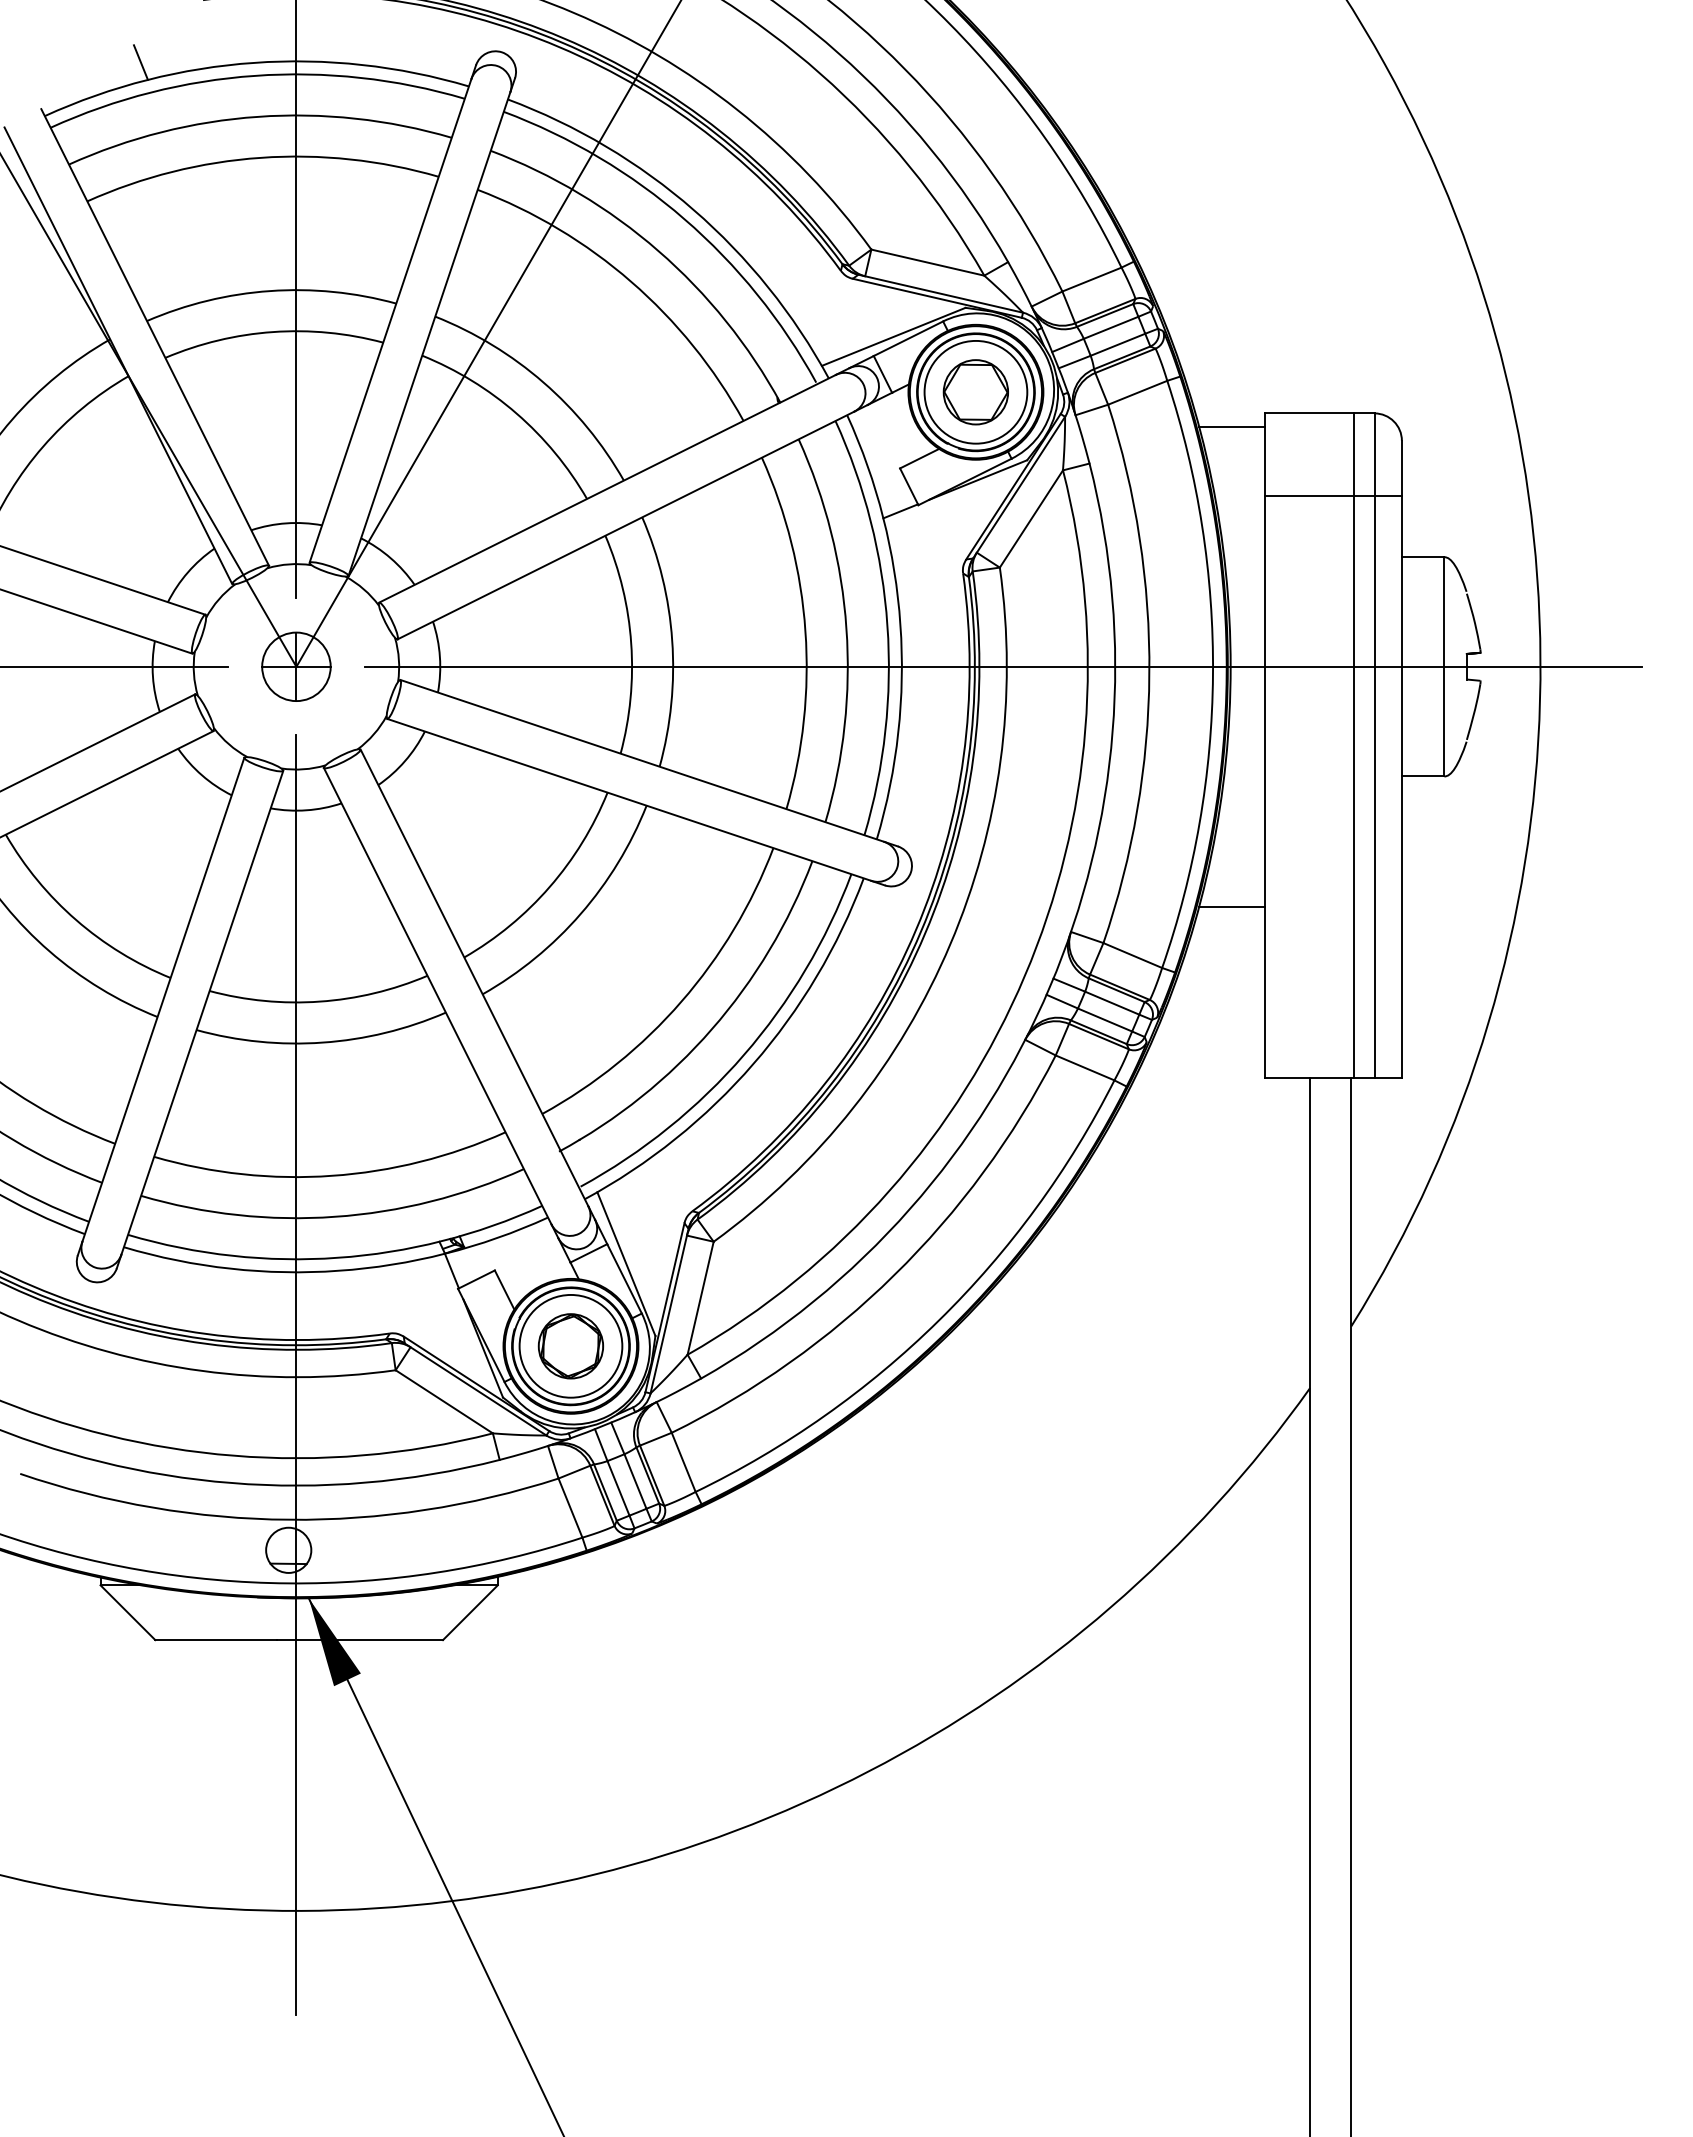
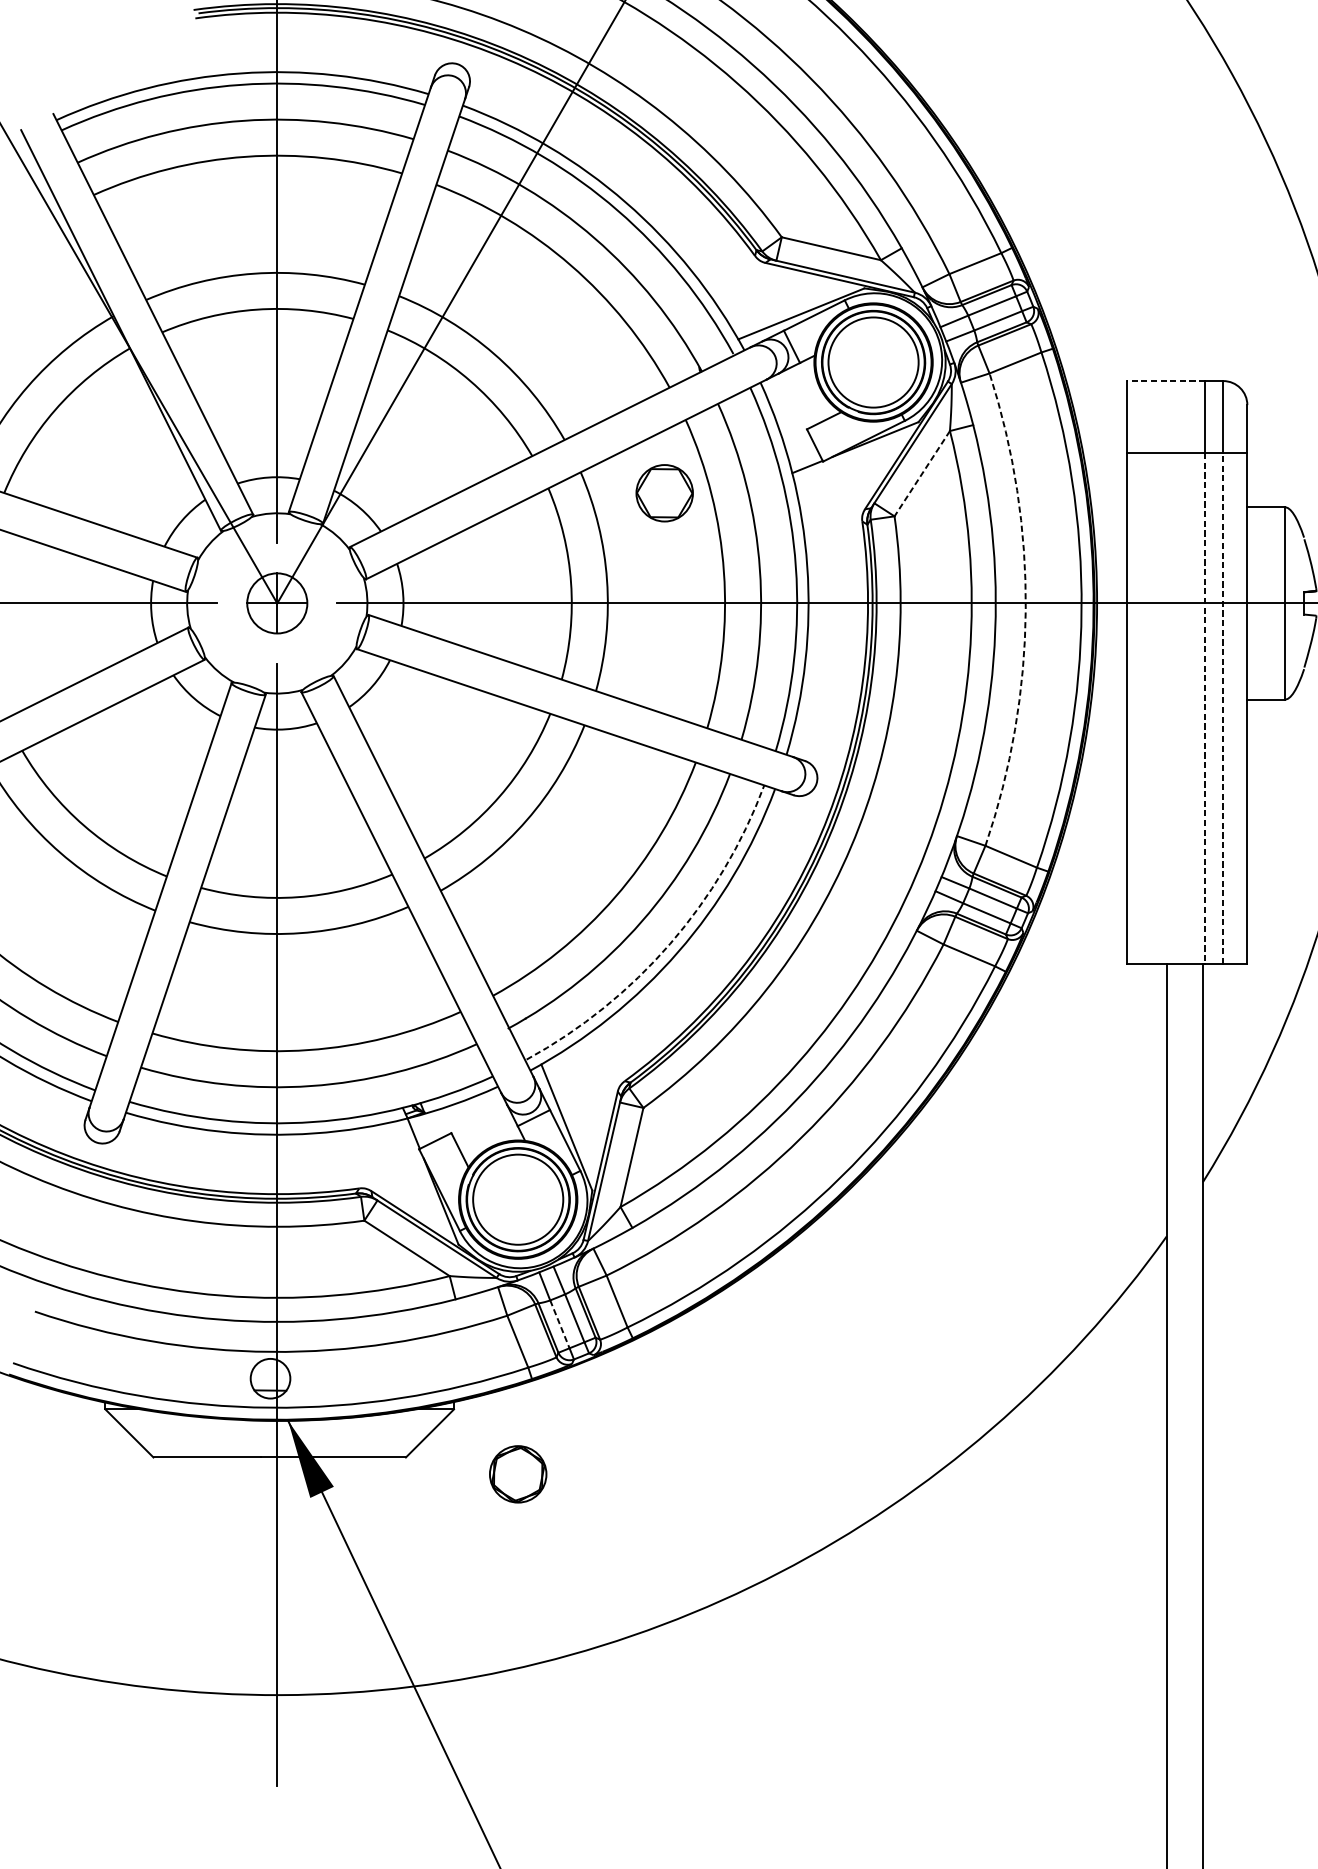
line: (140, 62) -> (140, 73), removed
part: (975, 392) -> (664, 493), moved
line: (1309, 413) -> (1166, 381), solid -> dashed
line: (1231, 427) -> (1097, 393), removed
line: (1031, 519) -> (922, 474), solid -> dashed
arc: (1149, 674) -> (1025, 610), solid -> dashed
line: (1374, 786) -> (1223, 708), solid -> dashed
line: (1353, 787) -> (1204, 709), solid -> dashed
line: (1231, 906) -> (1097, 813), removed
arc: (744, 1054) -> (670, 943), solid -> dashed
part: (570, 1346) -> (517, 1474), moved
line: (618, 1488) -> (559, 1324), solid -> dashed

